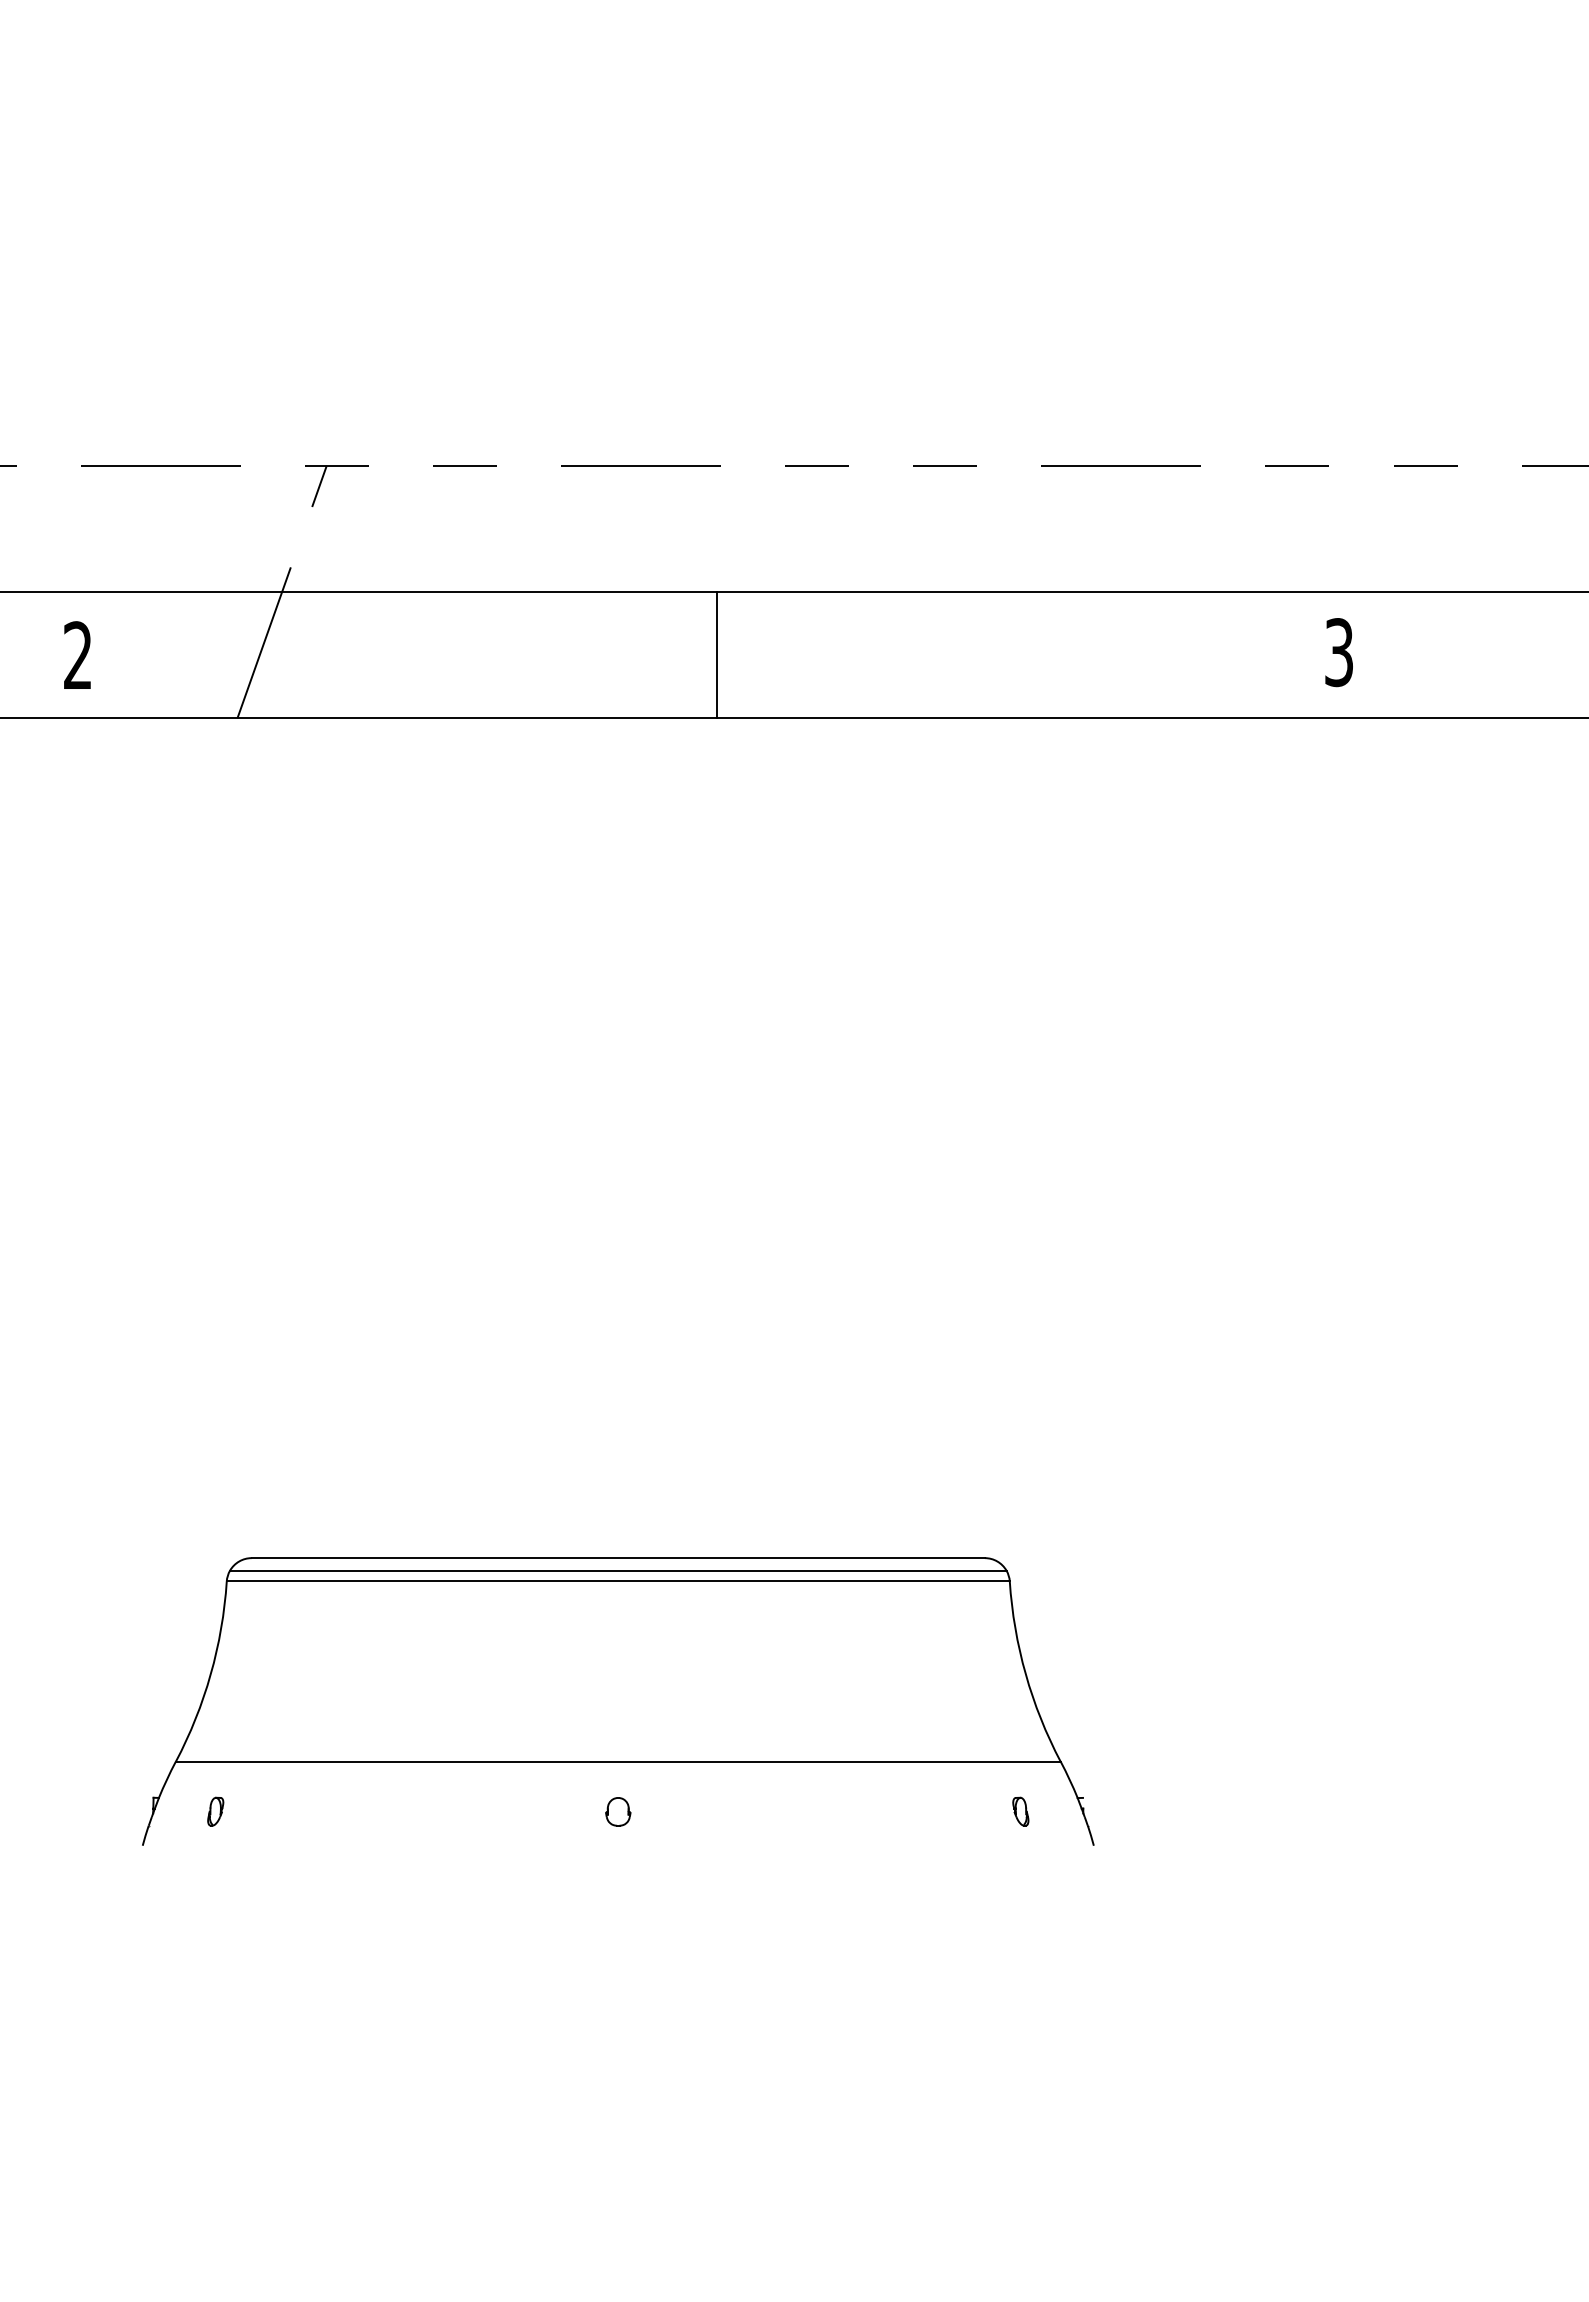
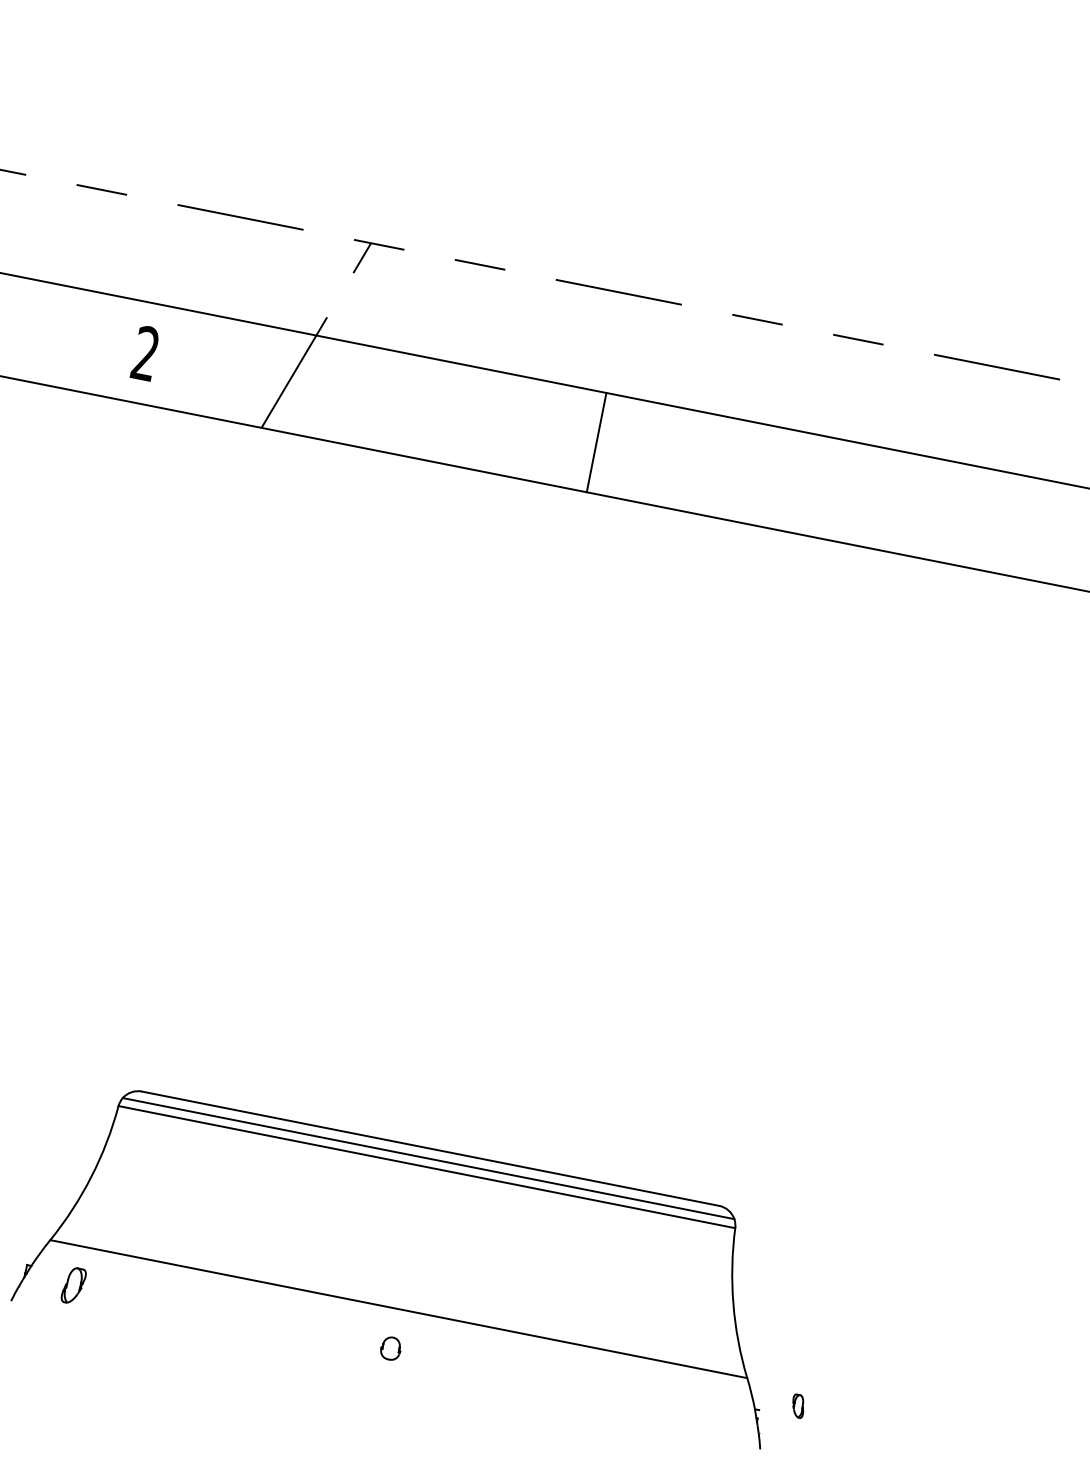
line: (717, 655) -> (596, 442), moved
part: (215, 1811) -> (73, 1285), size x1.6
part: (1020, 1811) -> (798, 1405), moved

